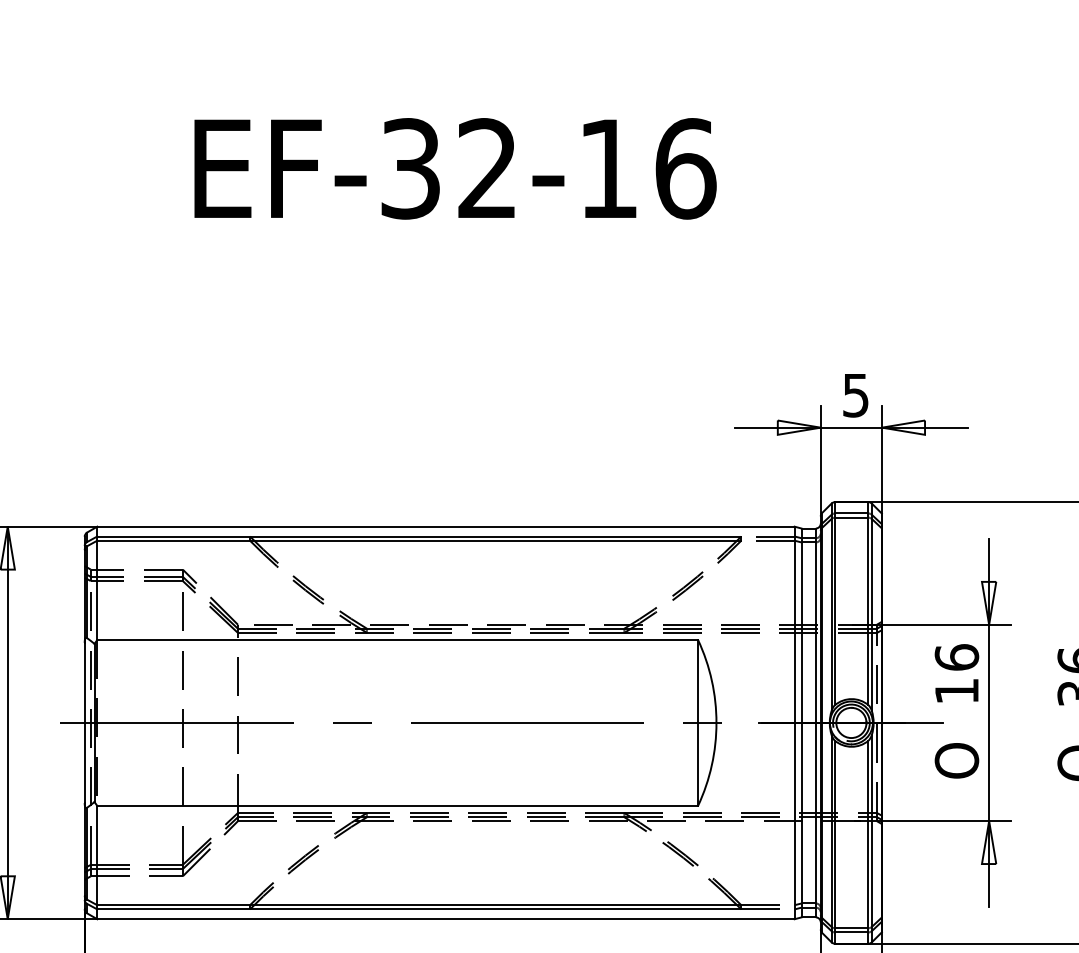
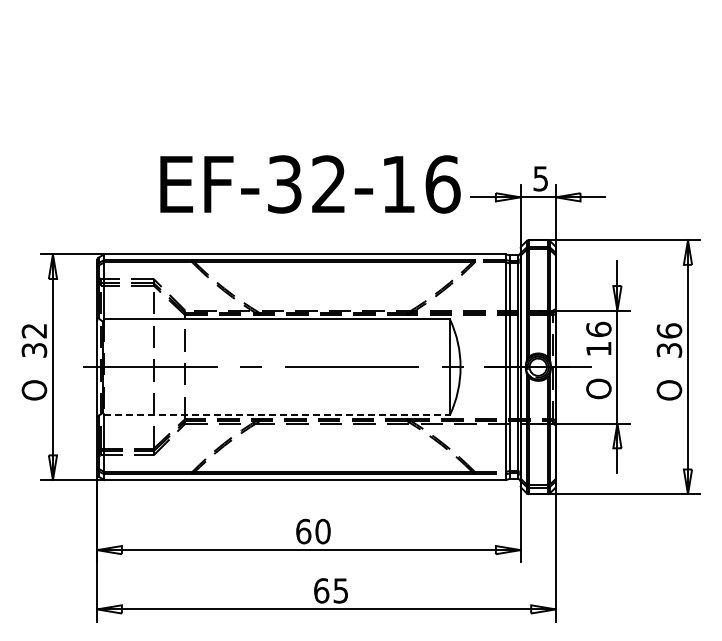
text: (455, 168) -> (310, 184), moved
line: (398, 805) -> (277, 414), solid -> dashed

